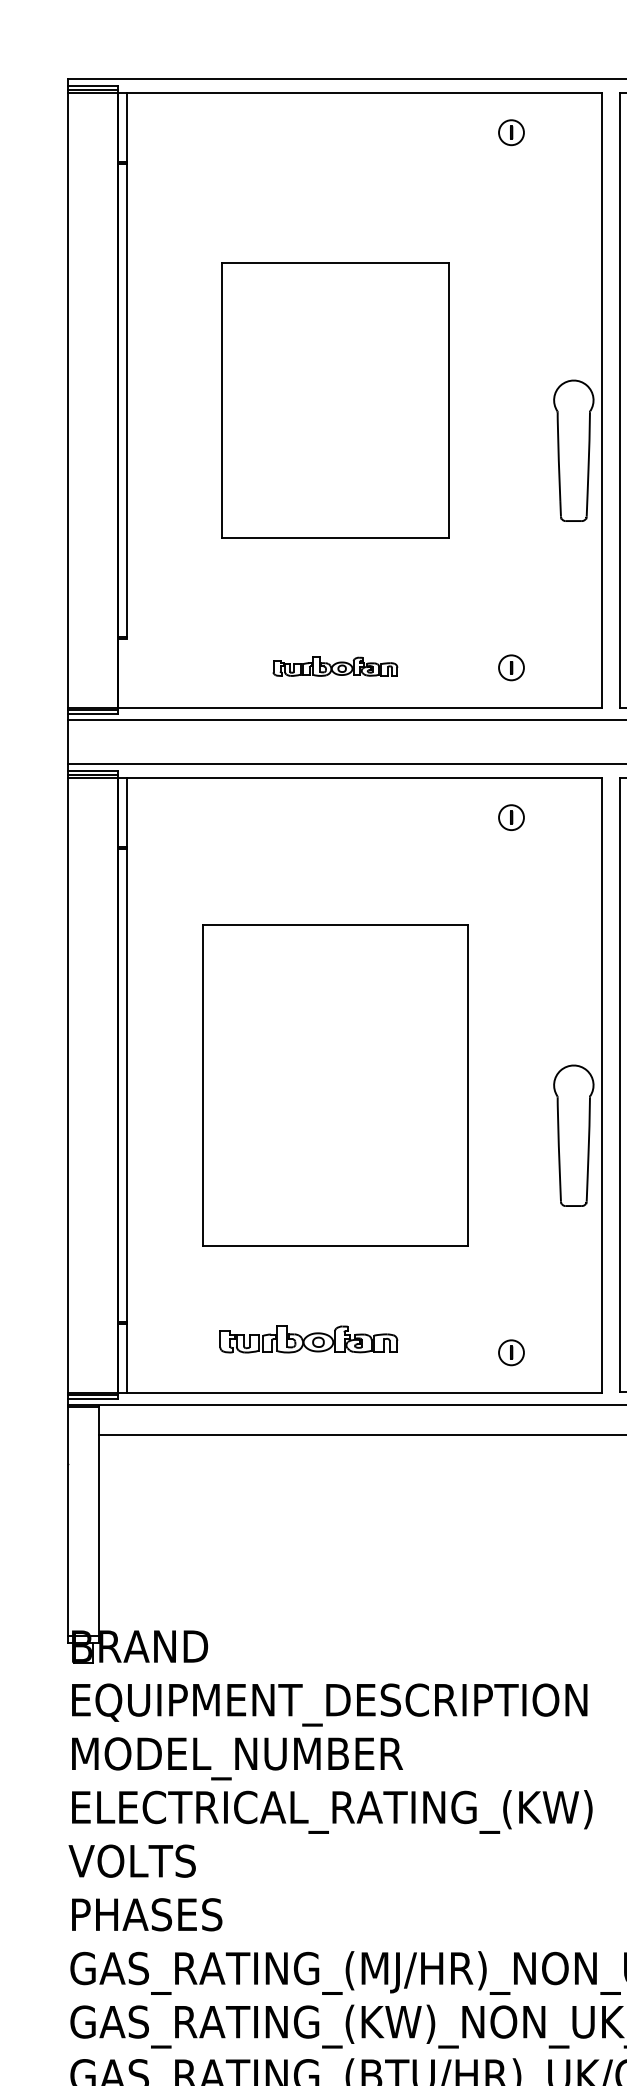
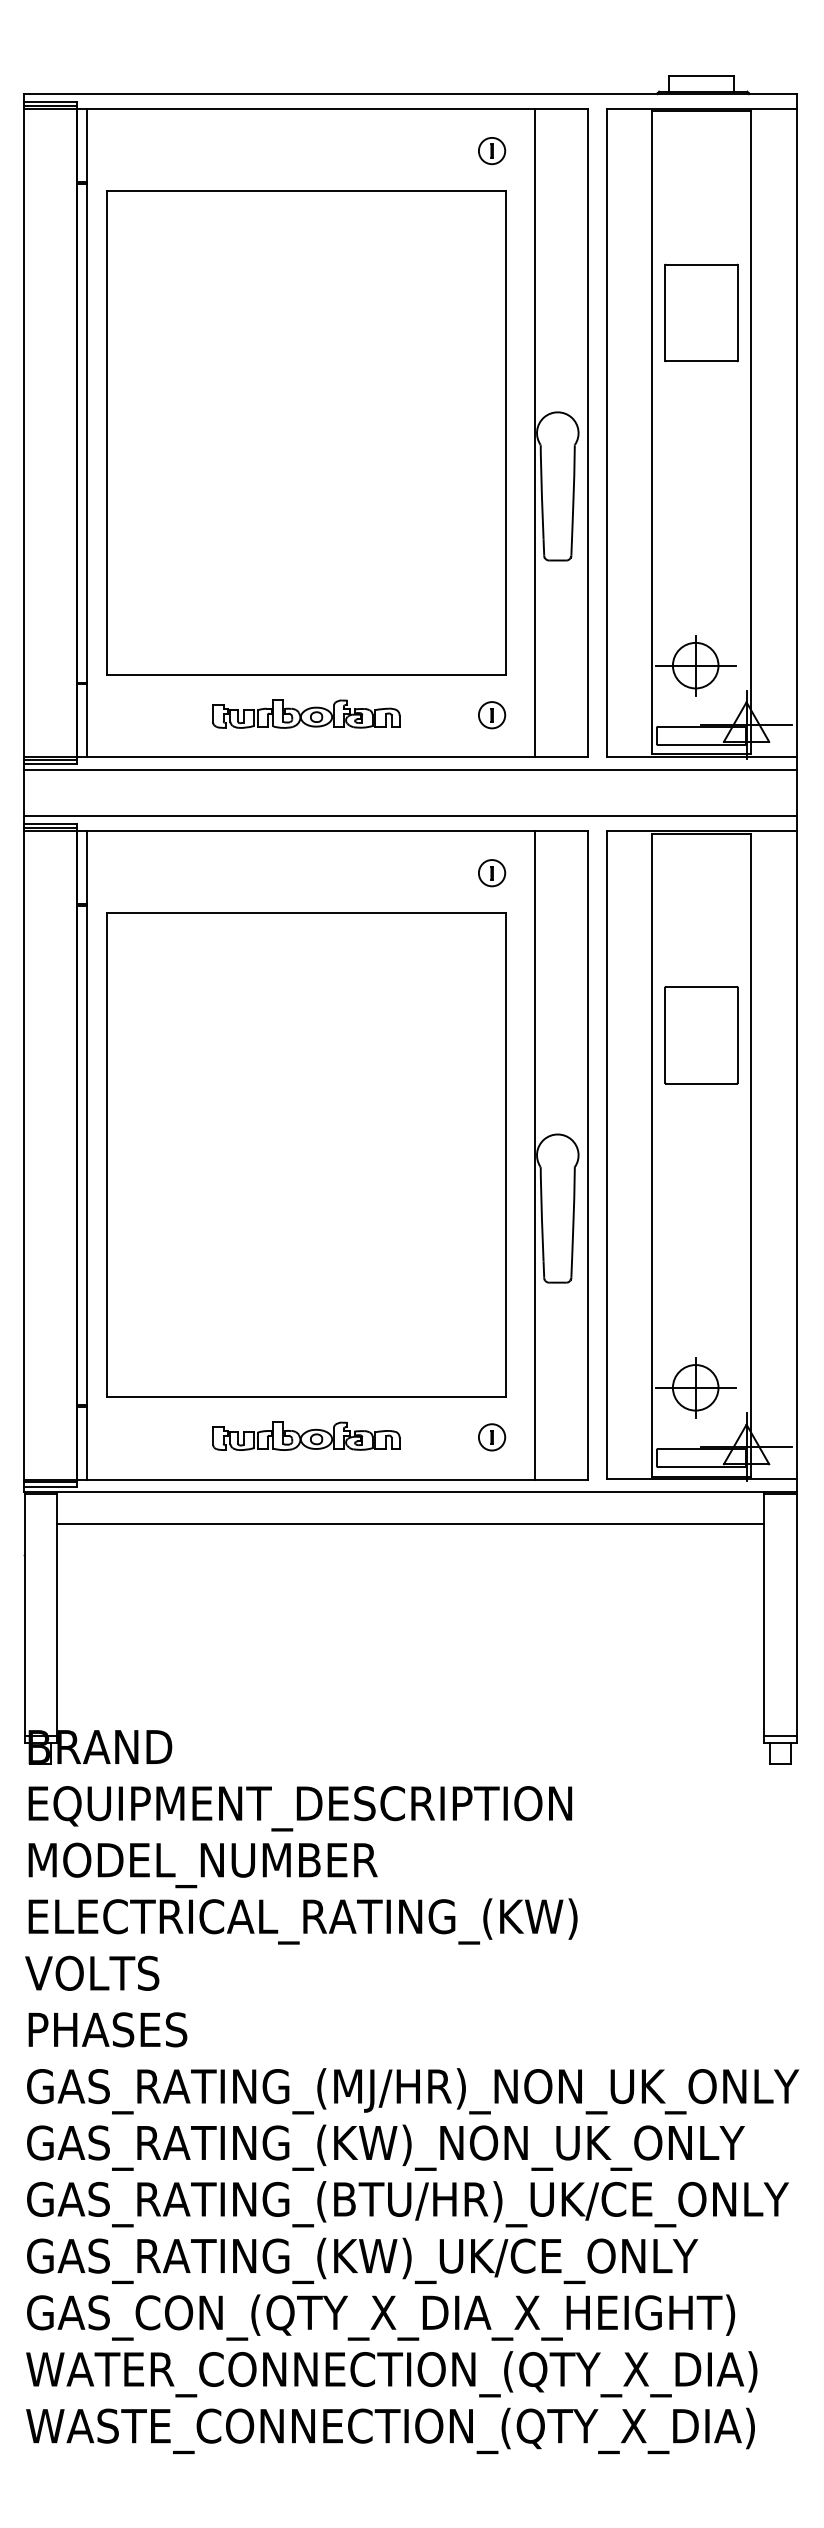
part: (335, 399) -> (306, 432), size x1.67
line: (552, 399) -> (535, 432), added
part: (335, 666) -> (306, 713), size x1.43
line: (126, 672) -> (86, 720), added
part: (335, 1084) -> (306, 1154), size x1.43
line: (552, 1084) -> (535, 1154), added
part: (308, 1338) -> (306, 1435), moved

